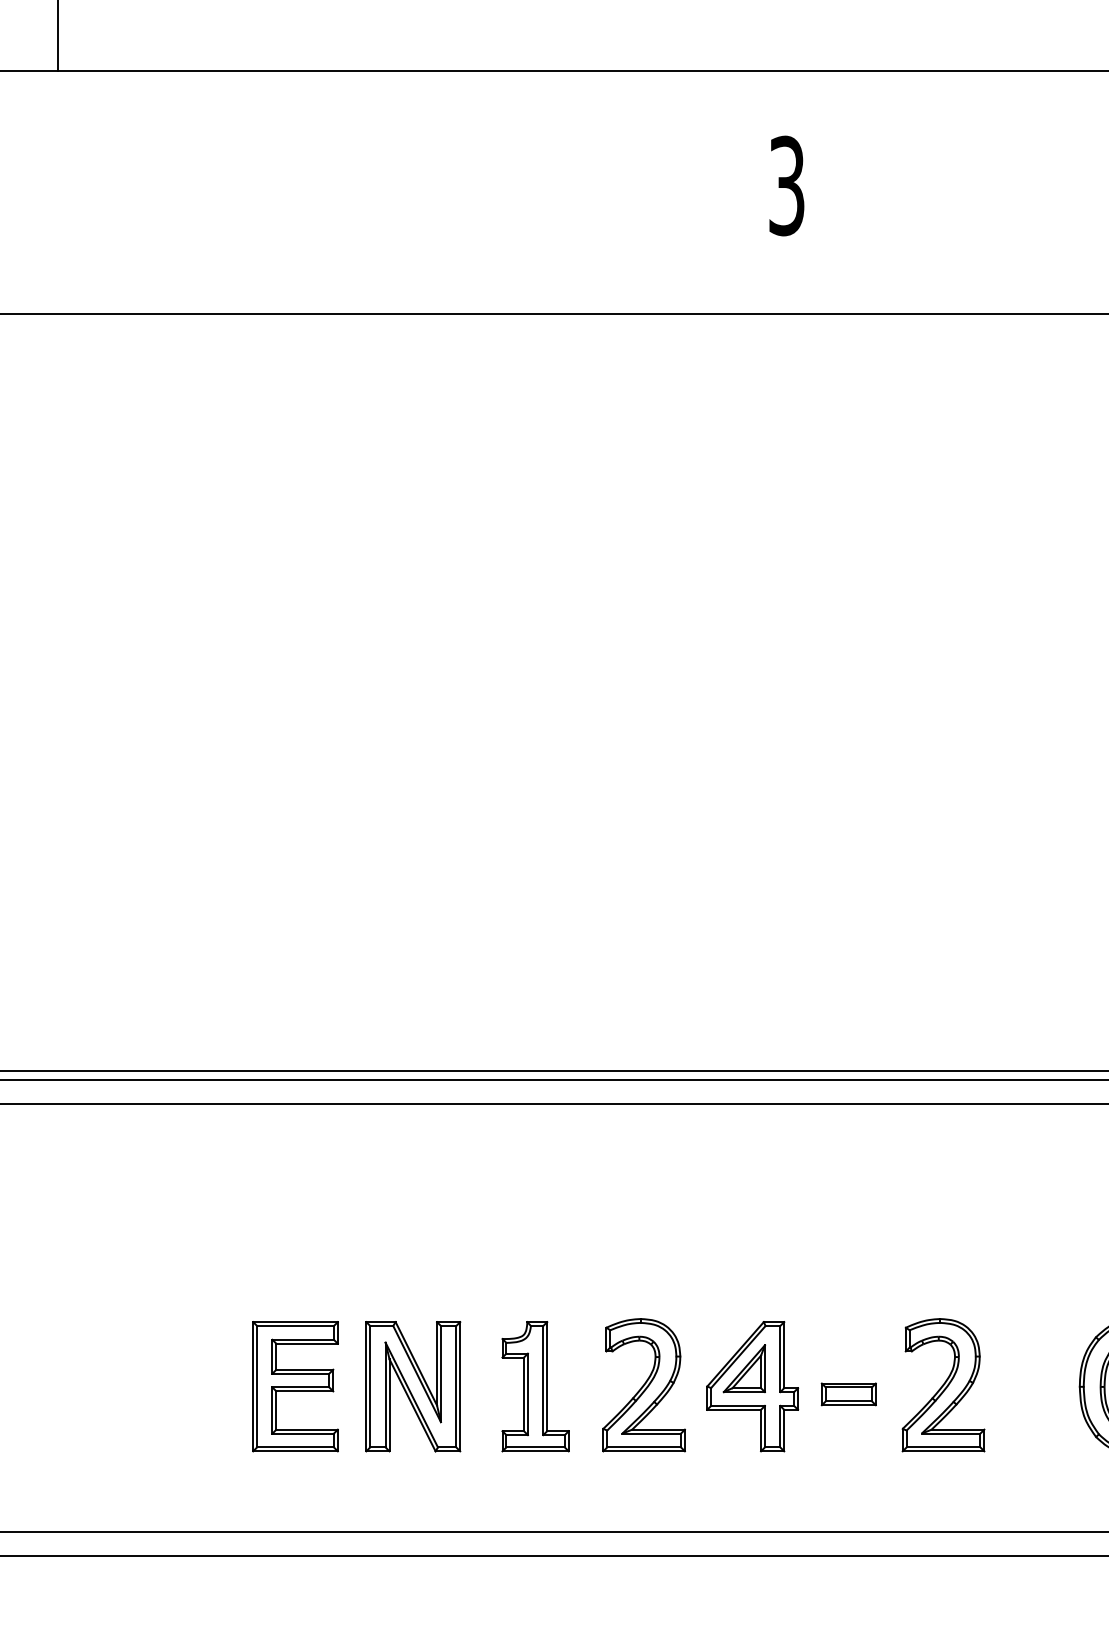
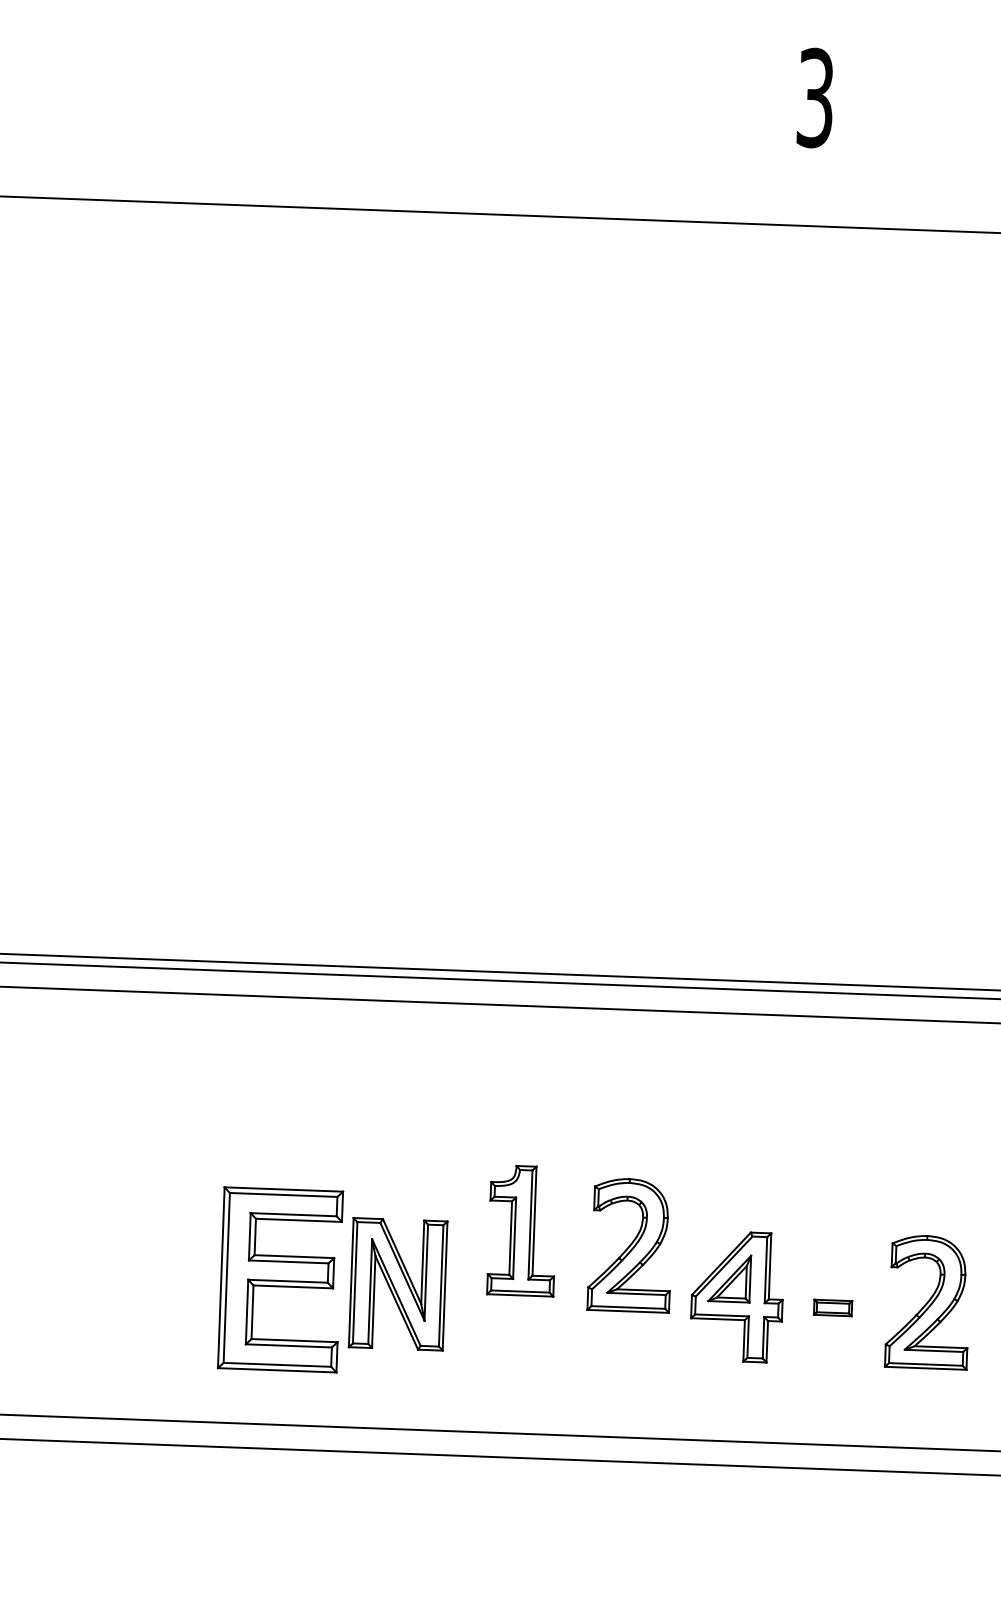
part: (643, 1385) -> (629, 1245), moved
part: (295, 1386) -> (280, 1279), size x1.4
part: (535, 1386) -> (522, 1230), moved
part: (848, 1394) -> (832, 1308), size x0.7

